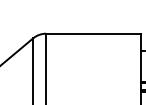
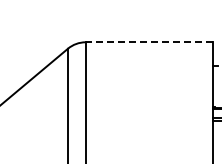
line: (93, 33) -> (149, 42), solid -> dashed

